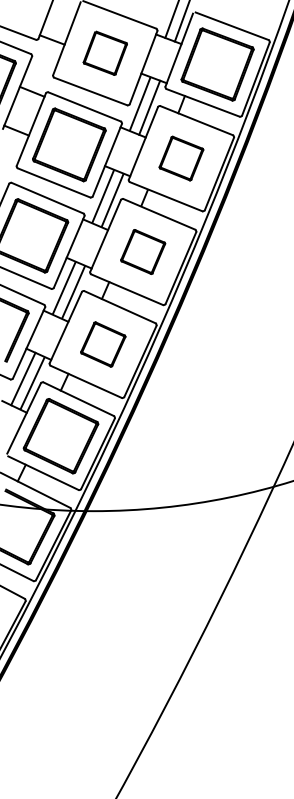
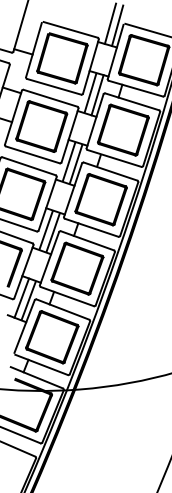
part: (105, 53) -> (62, 58), size x1.67
part: (181, 158) -> (123, 130), size x1.67
part: (142, 251) -> (100, 199), size x1.67
part: (103, 344) -> (77, 268), size x1.67

